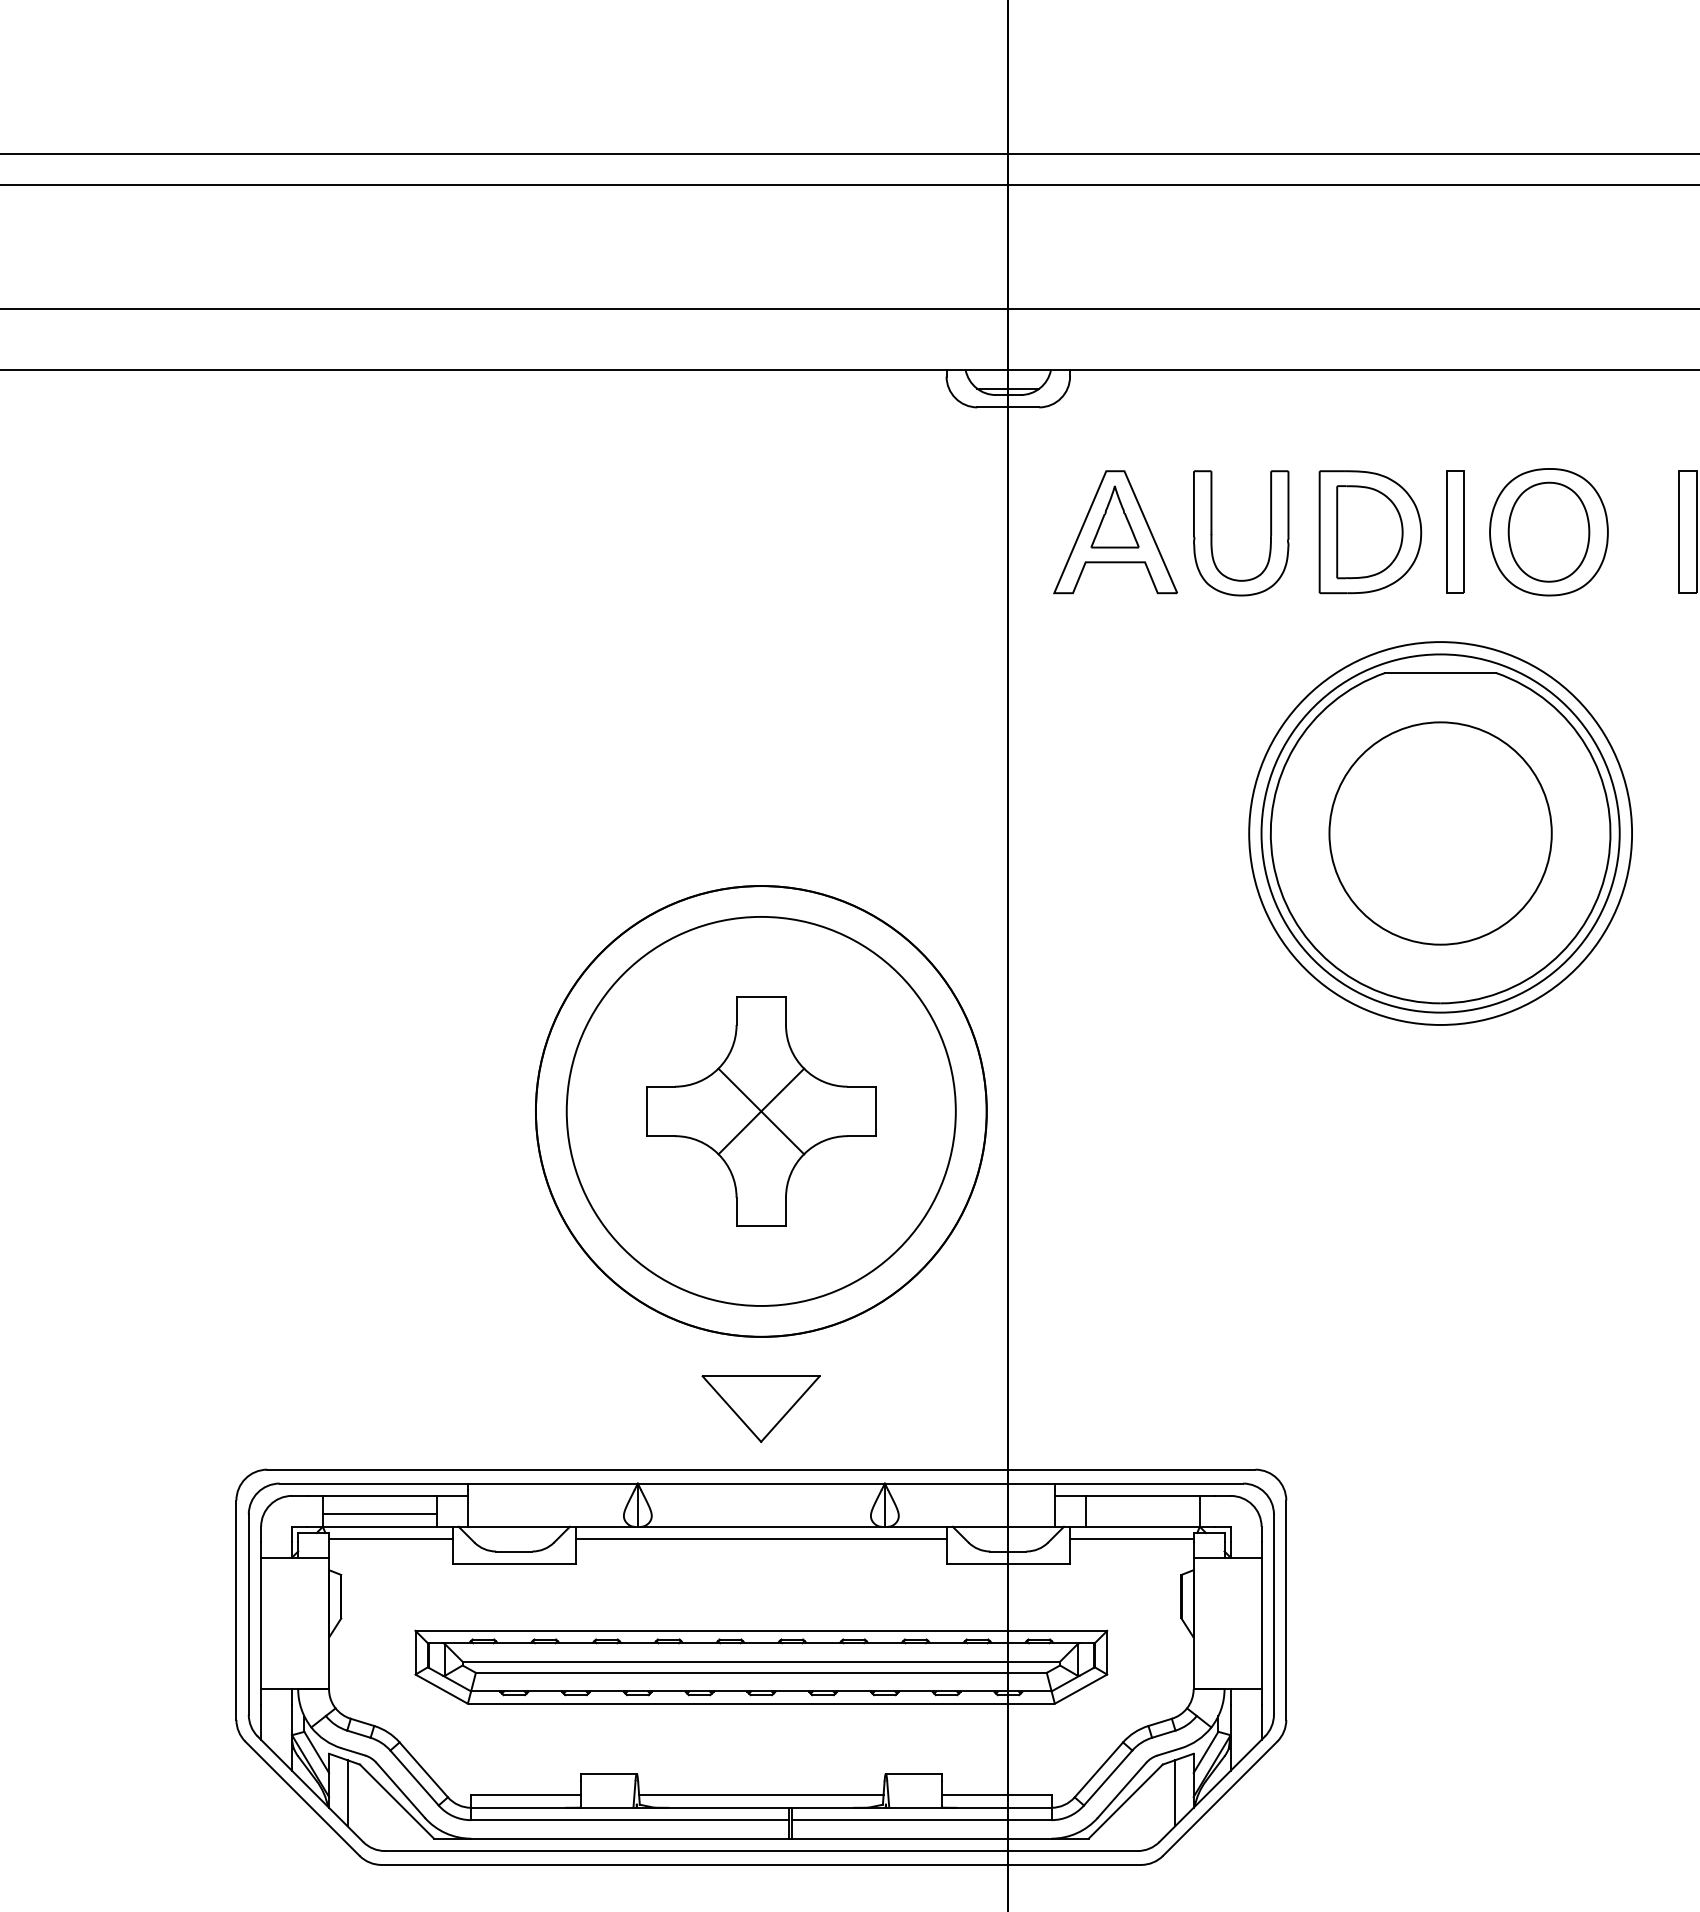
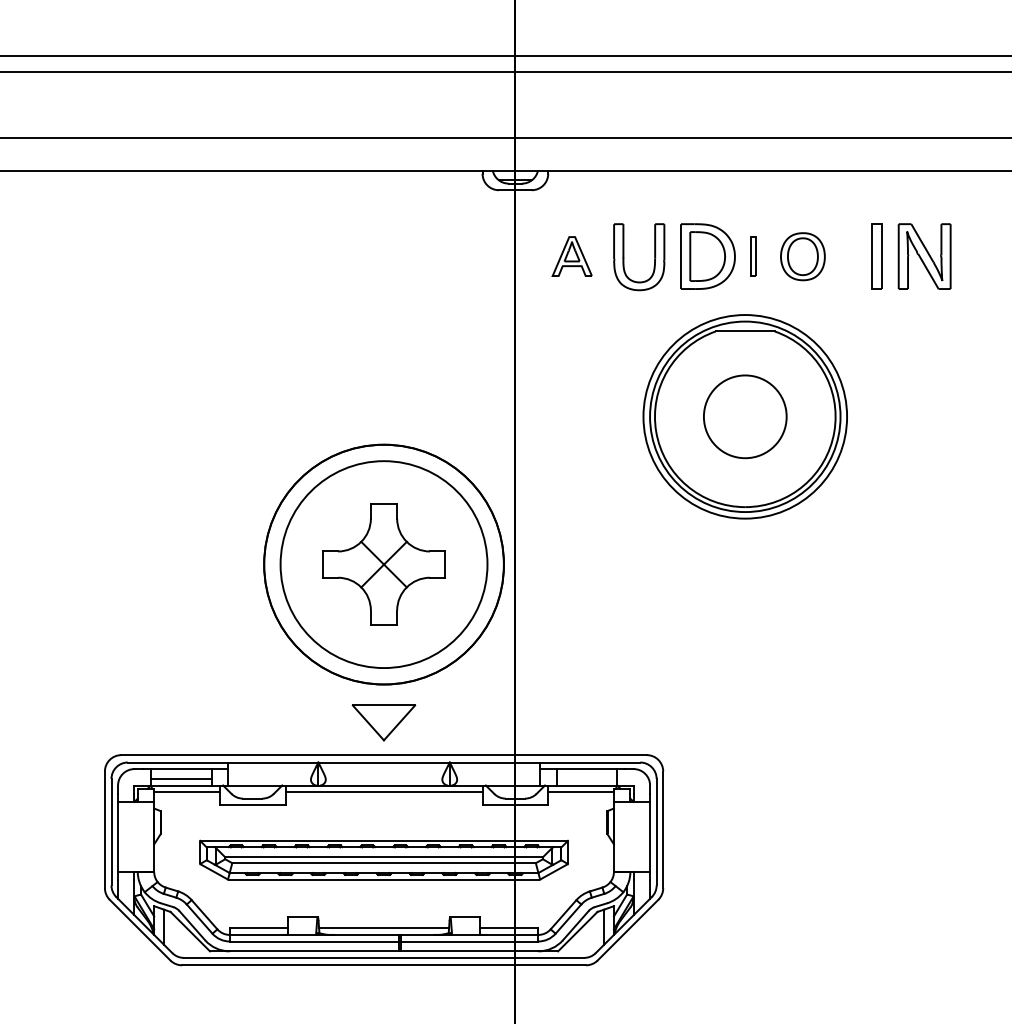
part: (1113, 532) -> (571, 256), size x0.6
part: (1456, 532) -> (753, 256), size x0.6
part: (1548, 532) -> (802, 256), size x0.7
circle: (1441, 832) -> (745, 416), size x0.7

